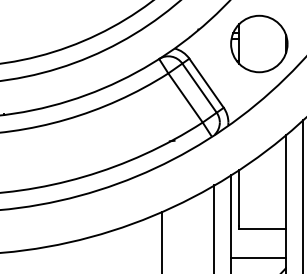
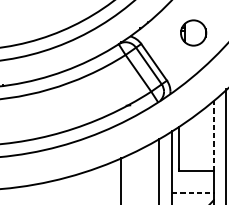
part: (259, 43) -> (193, 32), size x0.6
line: (286, 181) -> (213, 135), solid -> dashed
line: (258, 258) -> (192, 193), solid -> dashed

